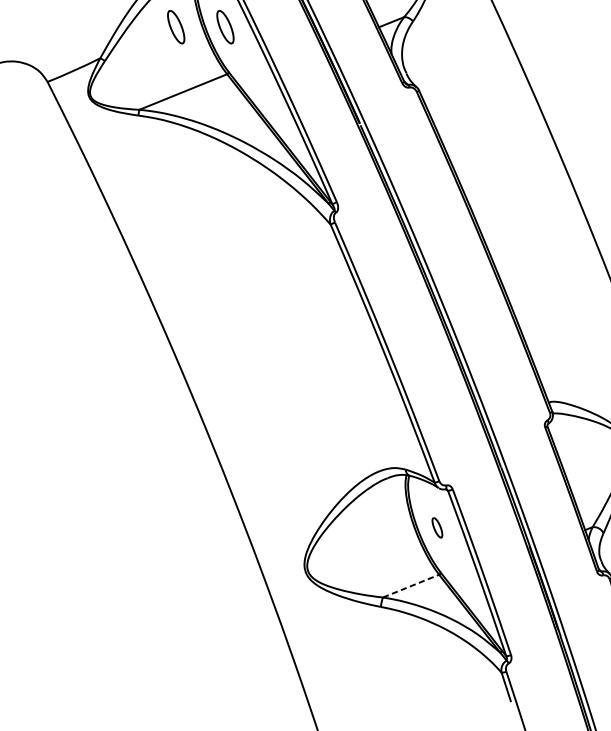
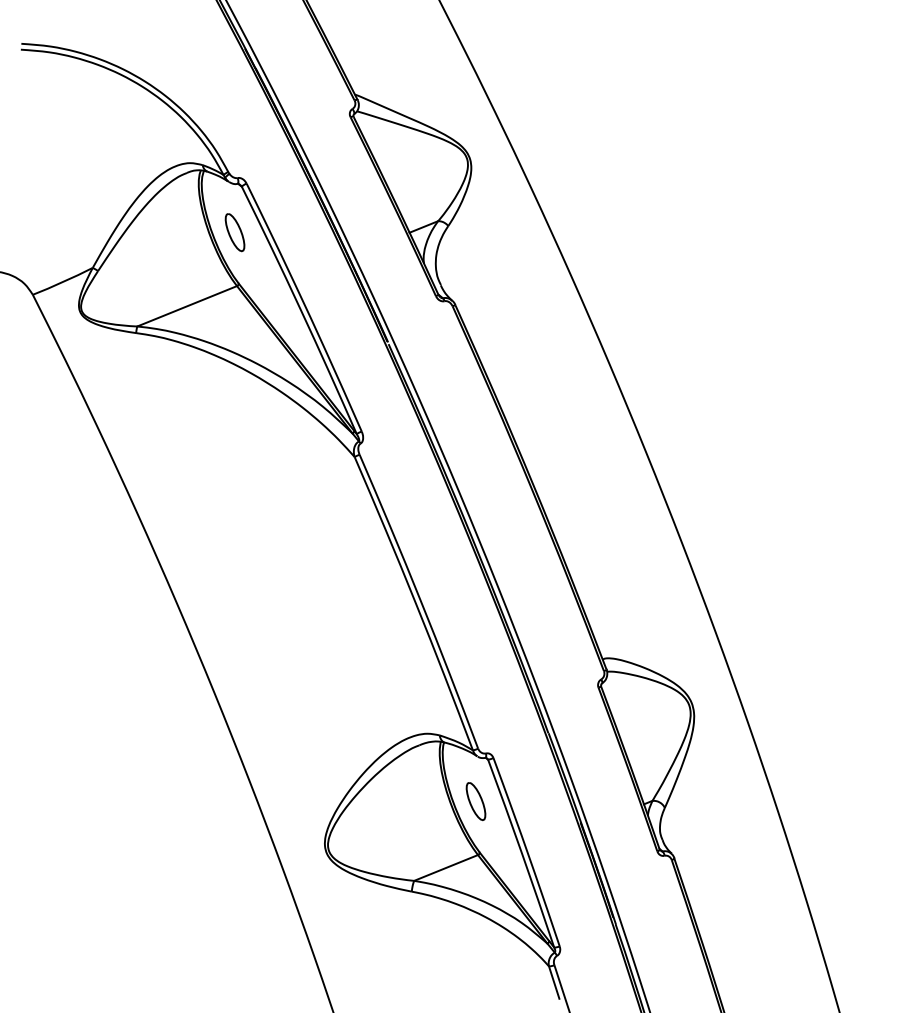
part: (175, 27) -> (178, 232), removed
part: (436, 527) -> (475, 801), size x1.67
line: (411, 585) -> (446, 867), dashed -> solid

